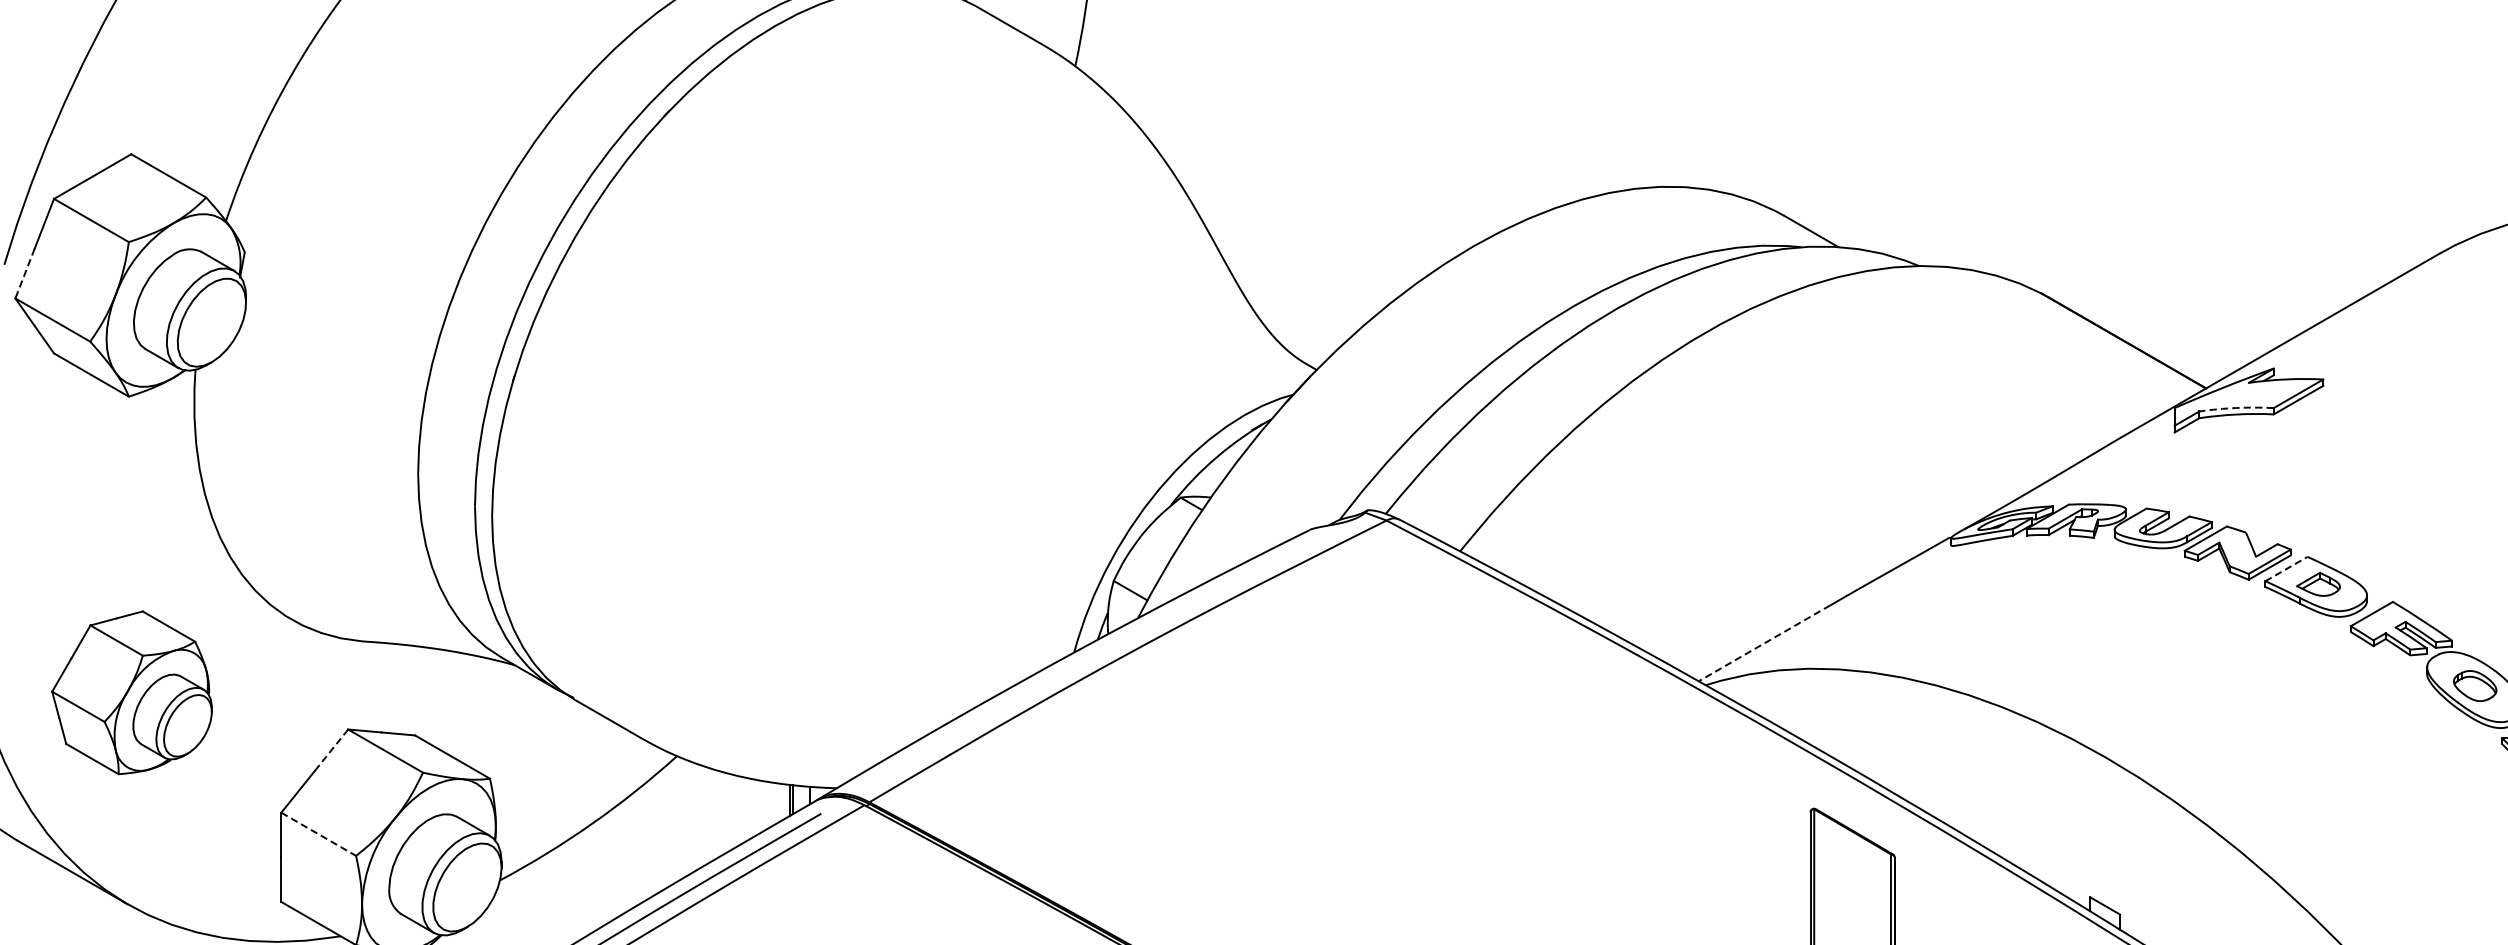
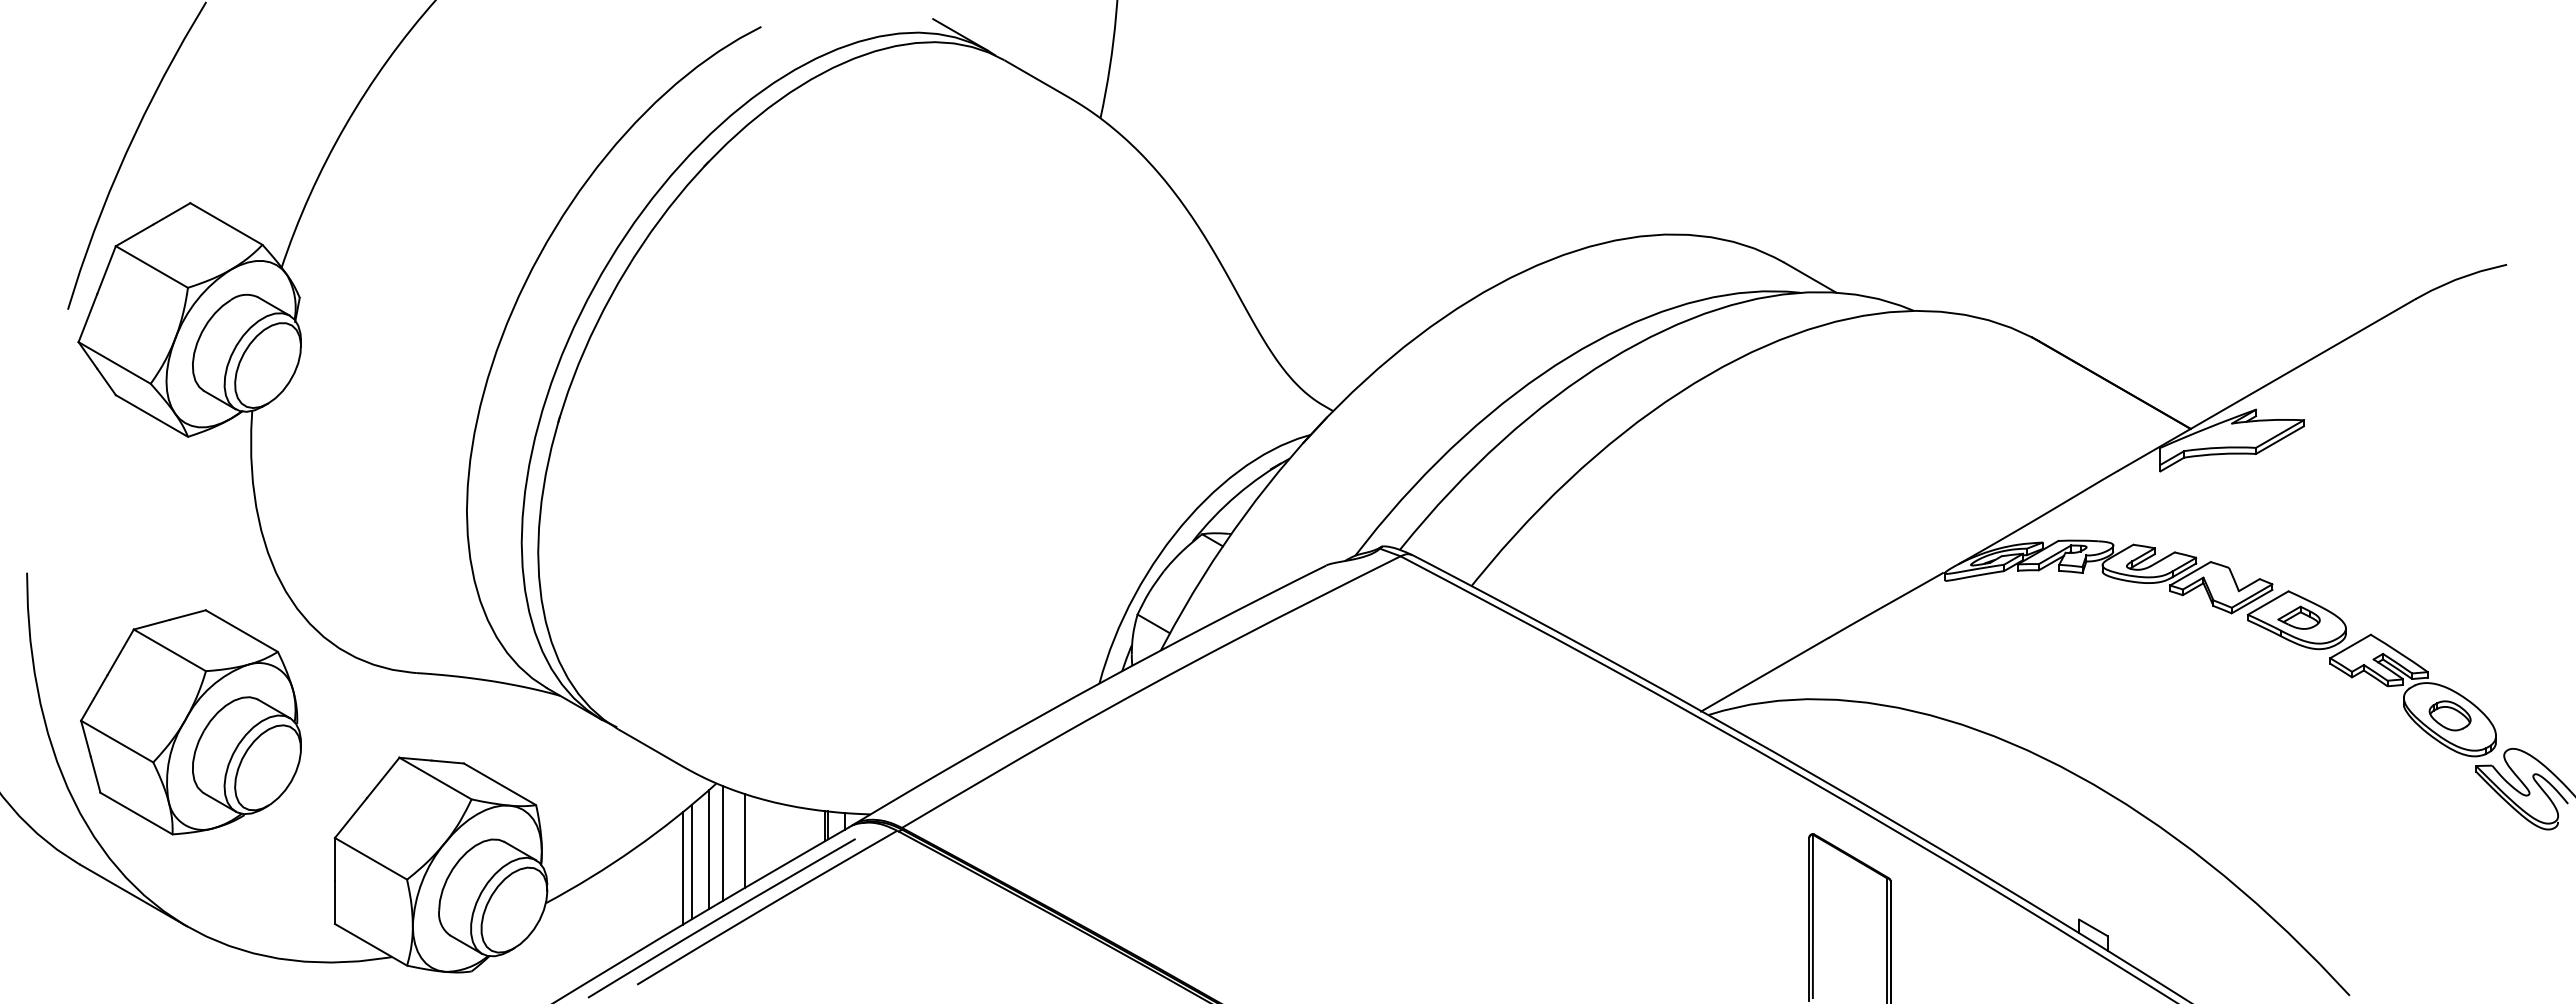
line: (24, 273) -> (87, 318), dashed -> solid
arc: (2236, 407) -> (2220, 447), dashed -> solid
line: (2286, 568) -> (2268, 602), dashed -> solid
line: (1764, 643) -> (1764, 674), dashed -> solid
part: (131, 692) -> (190, 722), size x1.43
line: (331, 749) -> (383, 777), dashed -> solid
line: (706, 815) -> (744, 840), added
line: (684, 818) -> (723, 843), added
line: (668, 824) -> (708, 849), added
line: (319, 833) -> (371, 858), dashed -> solid
line: (652, 837) -> (692, 861), added
line: (642, 843) -> (683, 867), added

